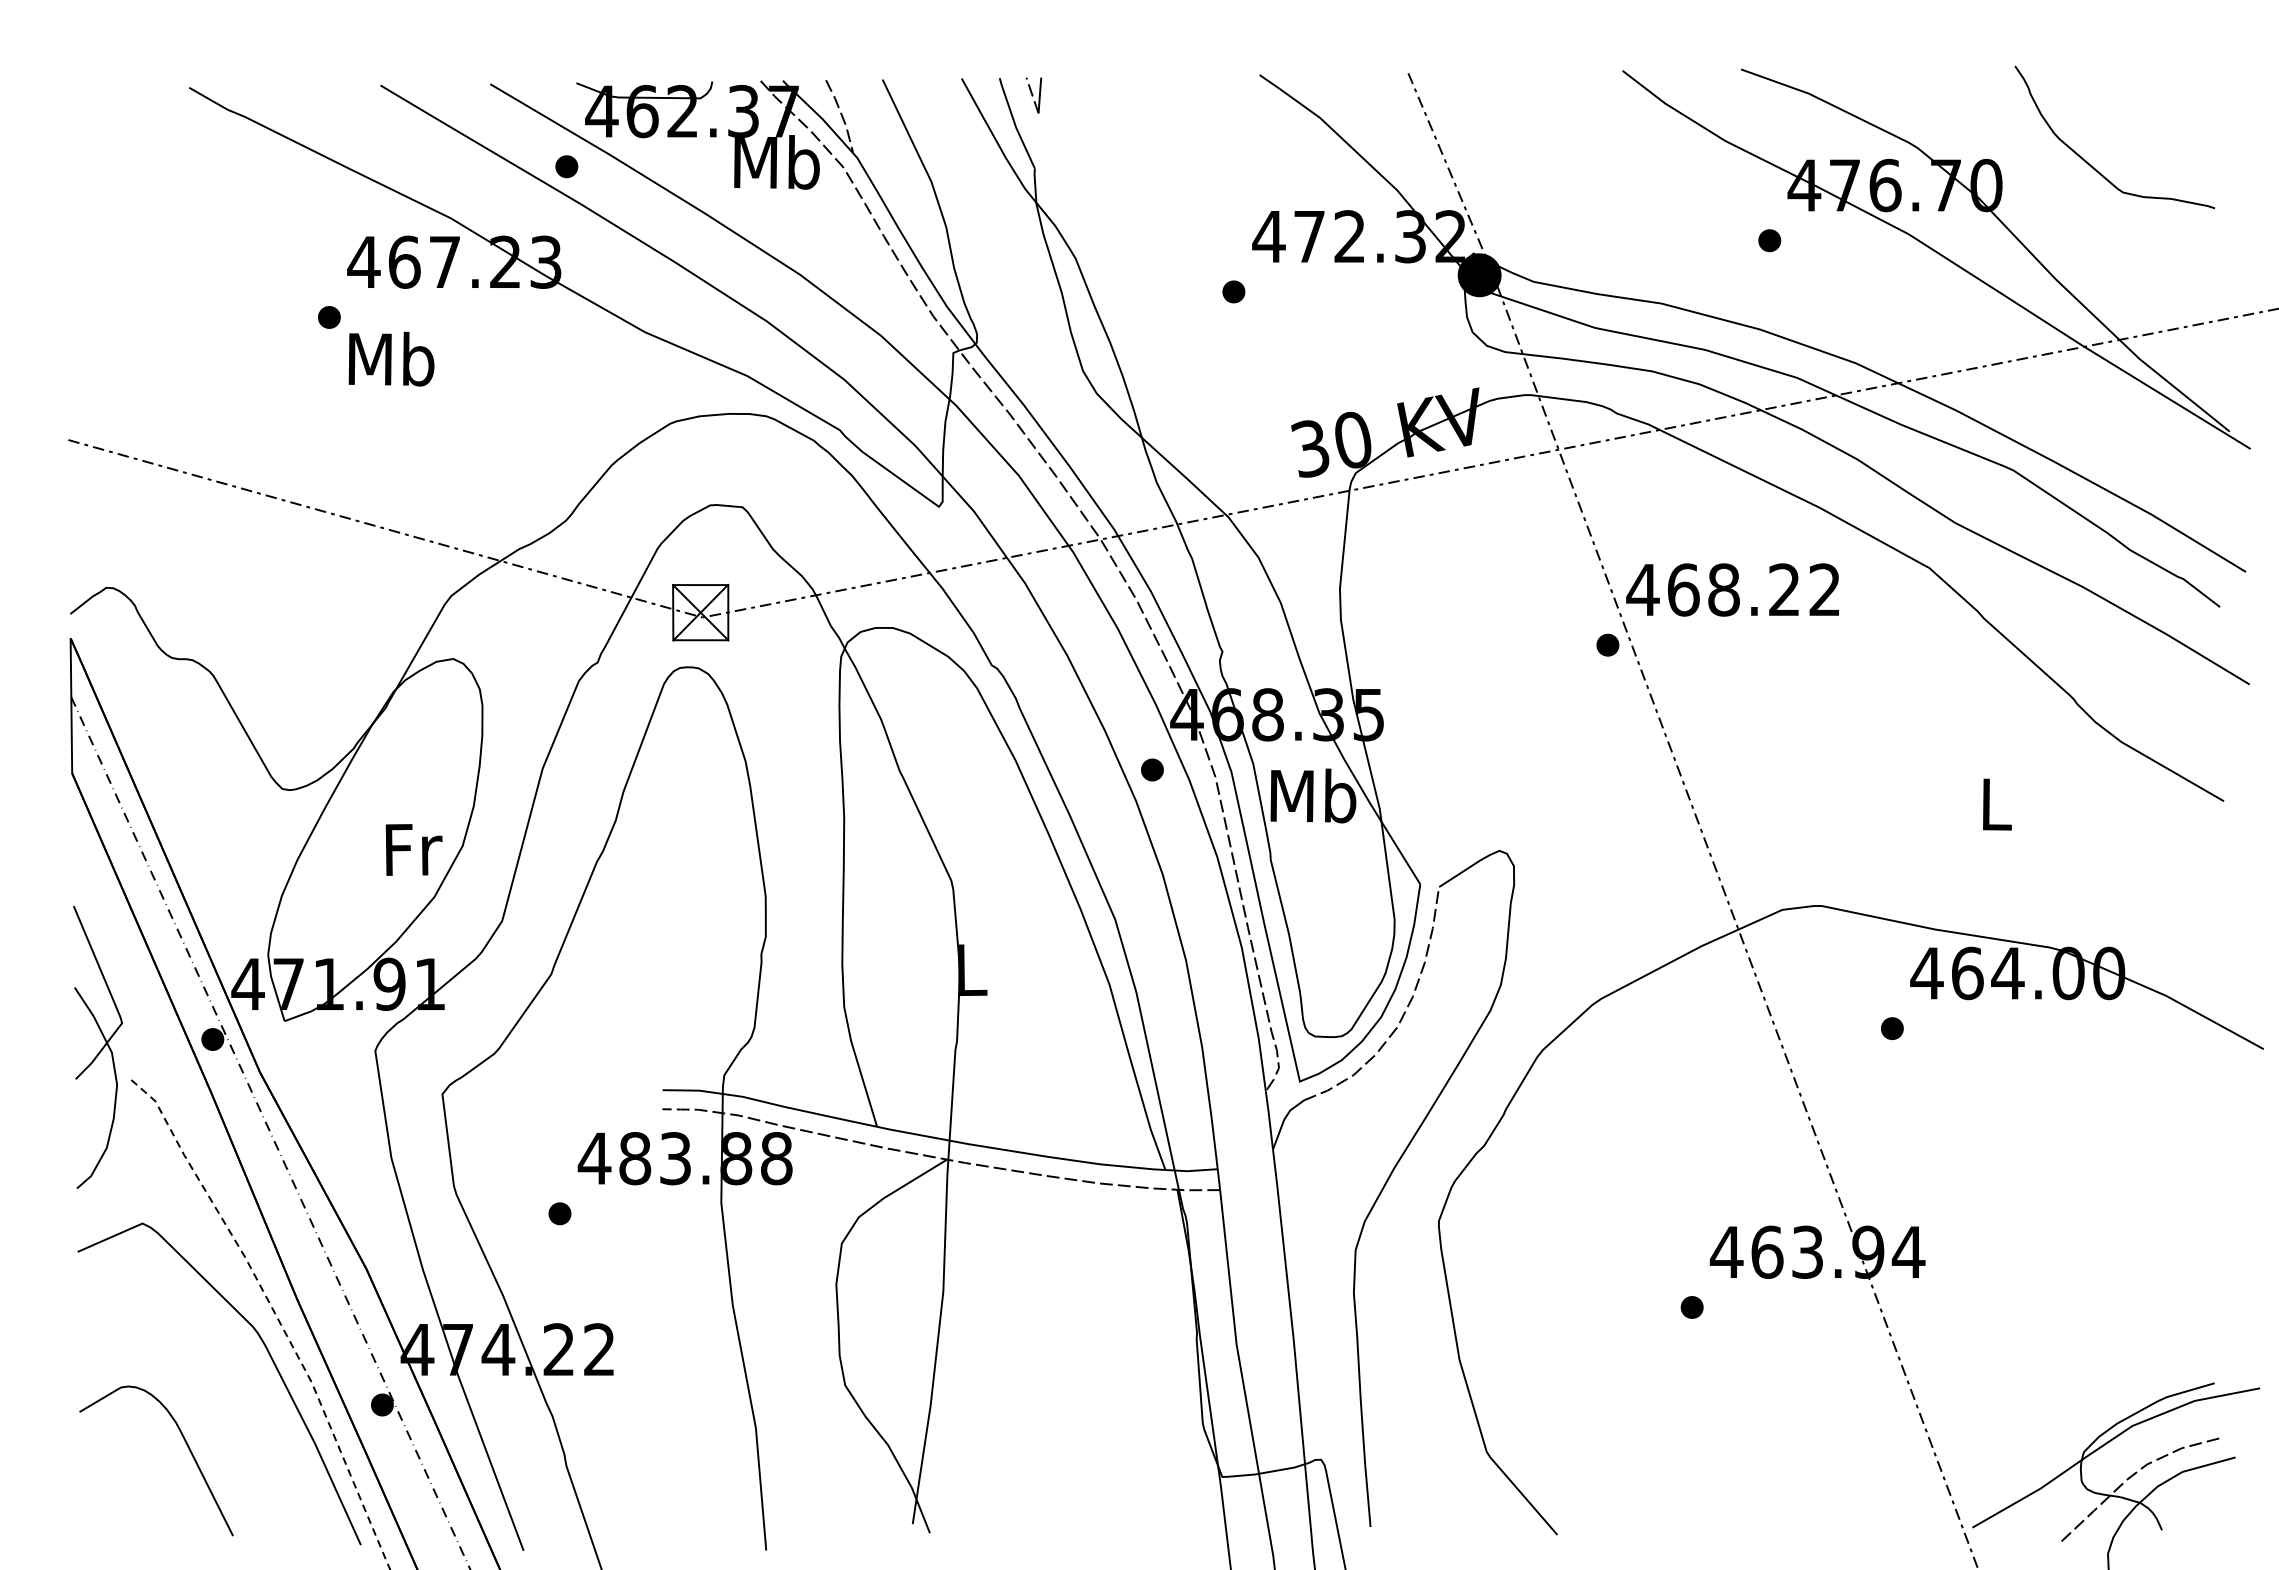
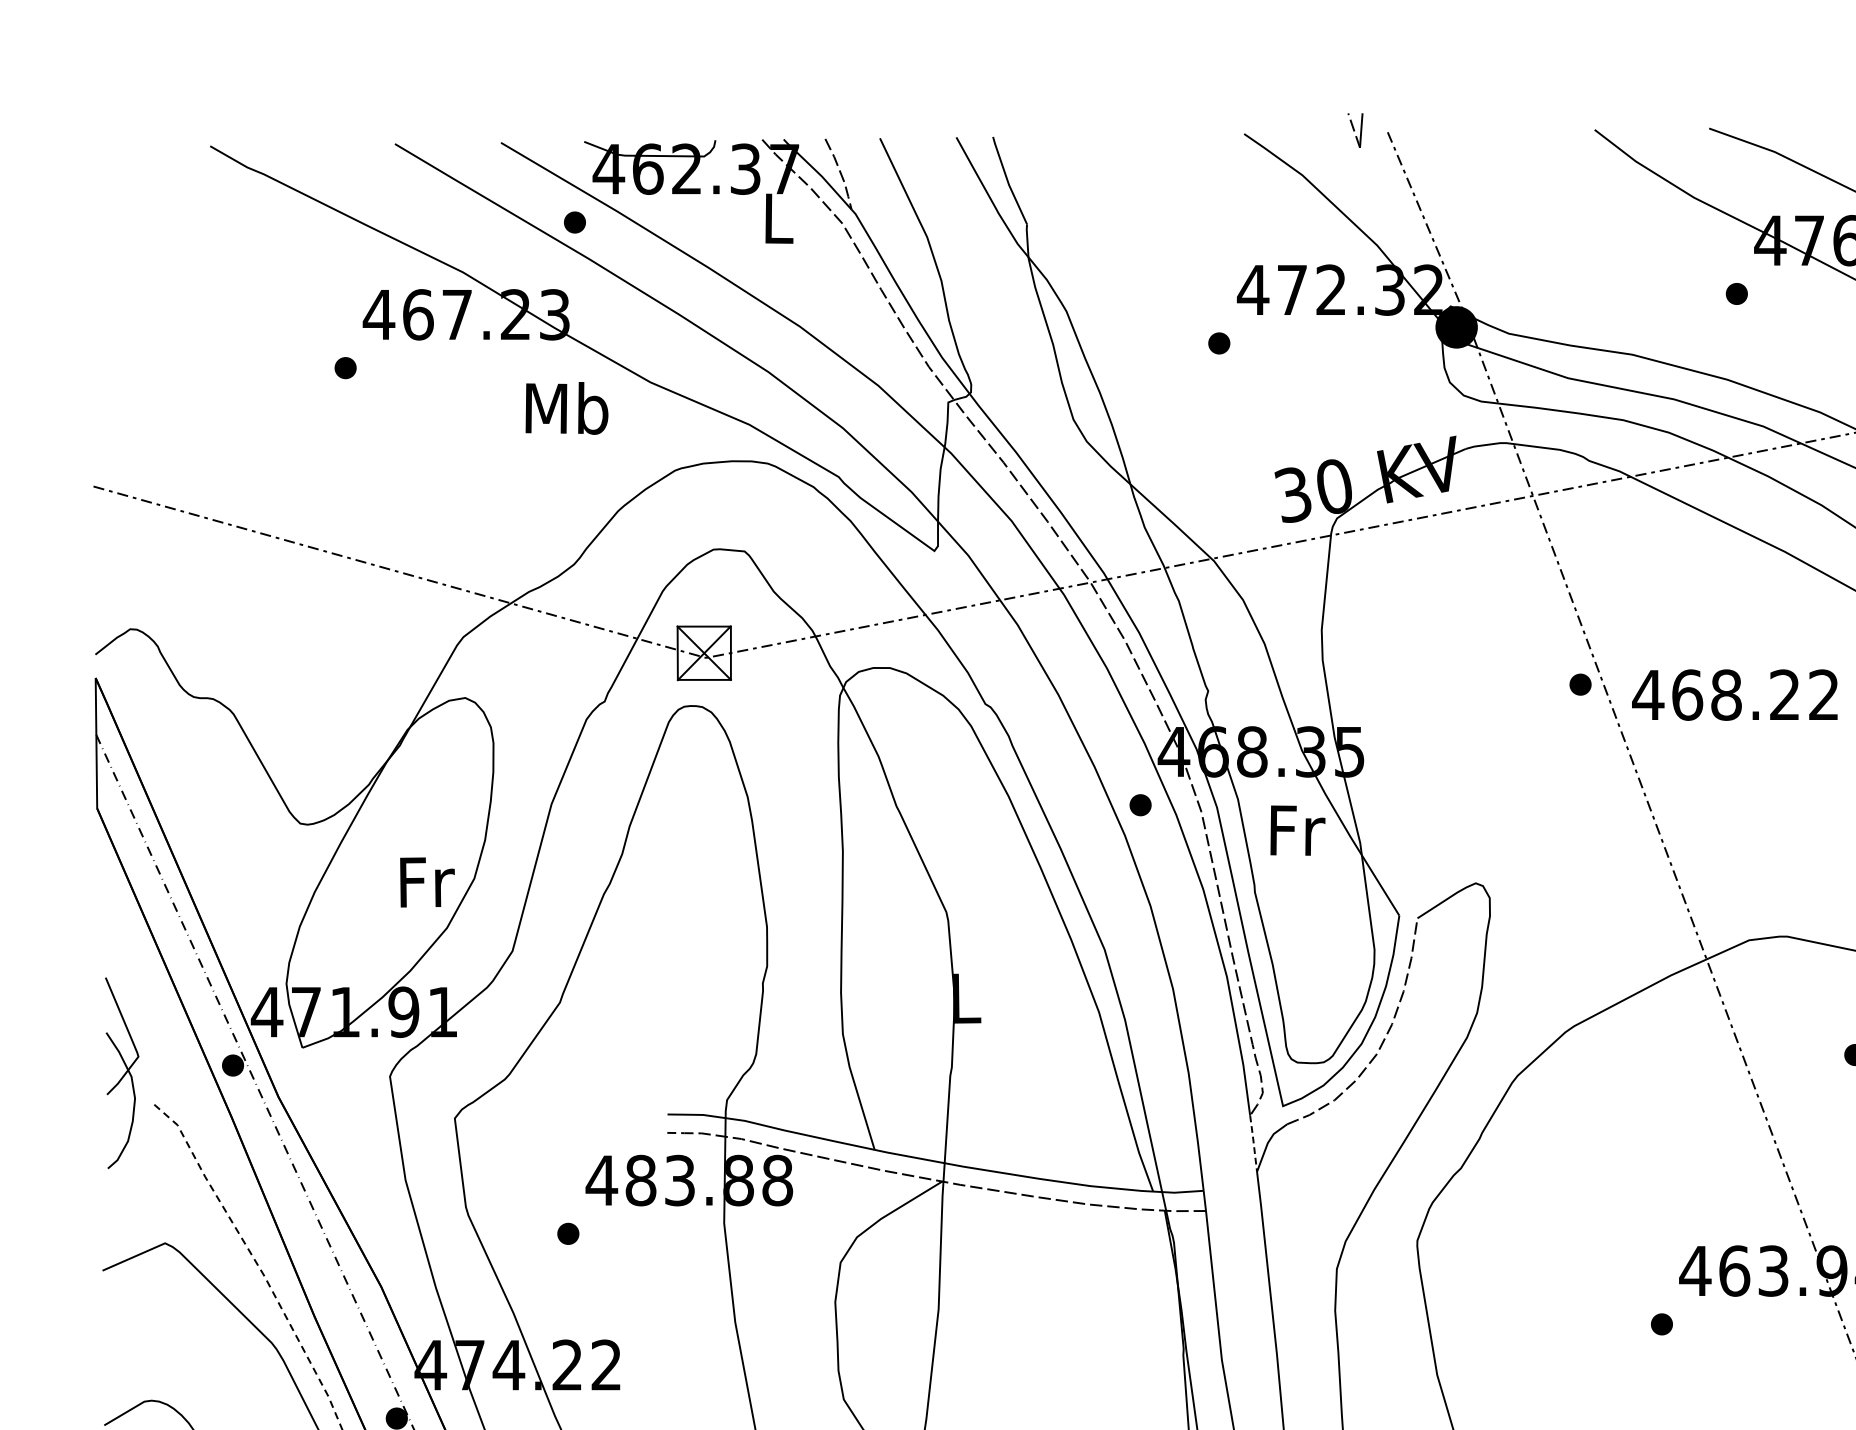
part: (1033, 95) -> (1355, 130), moved
text: (776, 162) -> (777, 218), Mb -> L
text: (391, 358) -> (566, 407), moved
text: (1732, 589) -> (1734, 694), moved
text: (1313, 795) -> (1296, 829), Mb -> Fr
part: (97, 1047) -> (121, 1073), size x0.7
line: (1269, 1120) -> (1253, 1143), solid -> dashed

